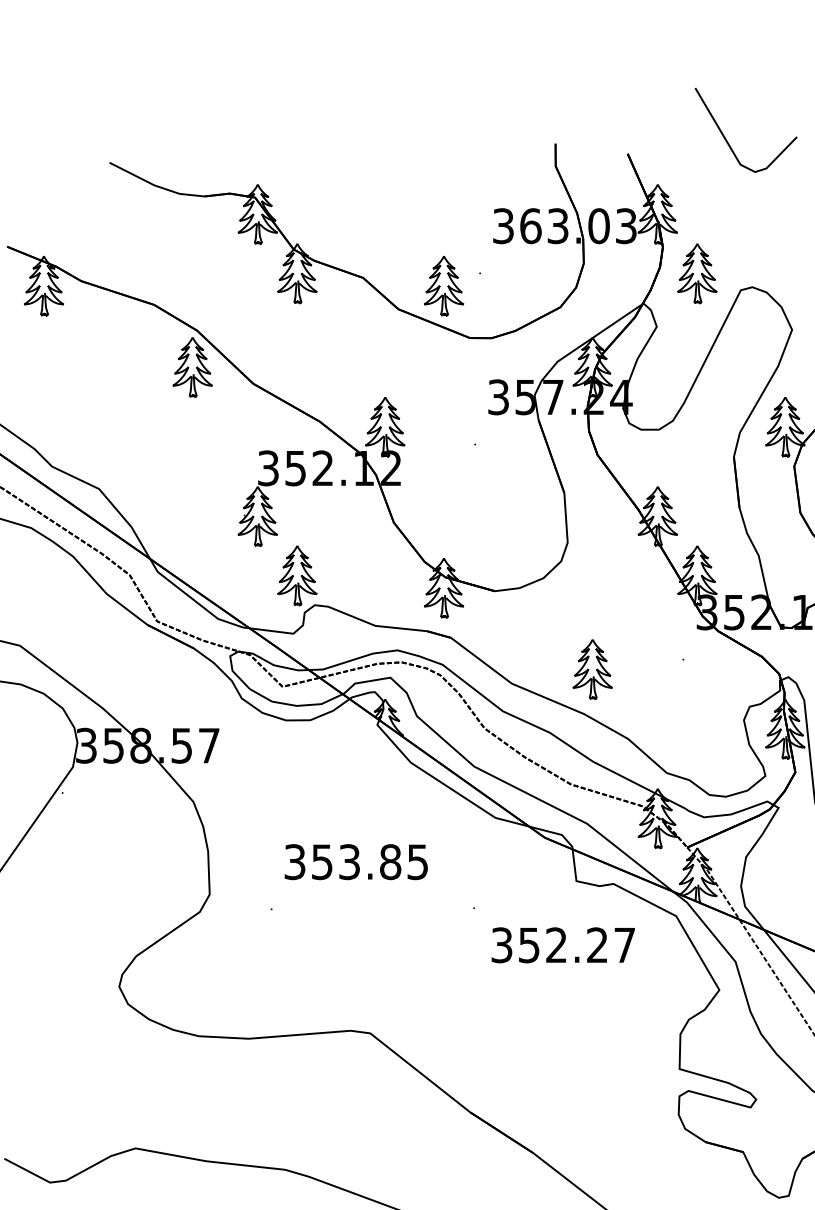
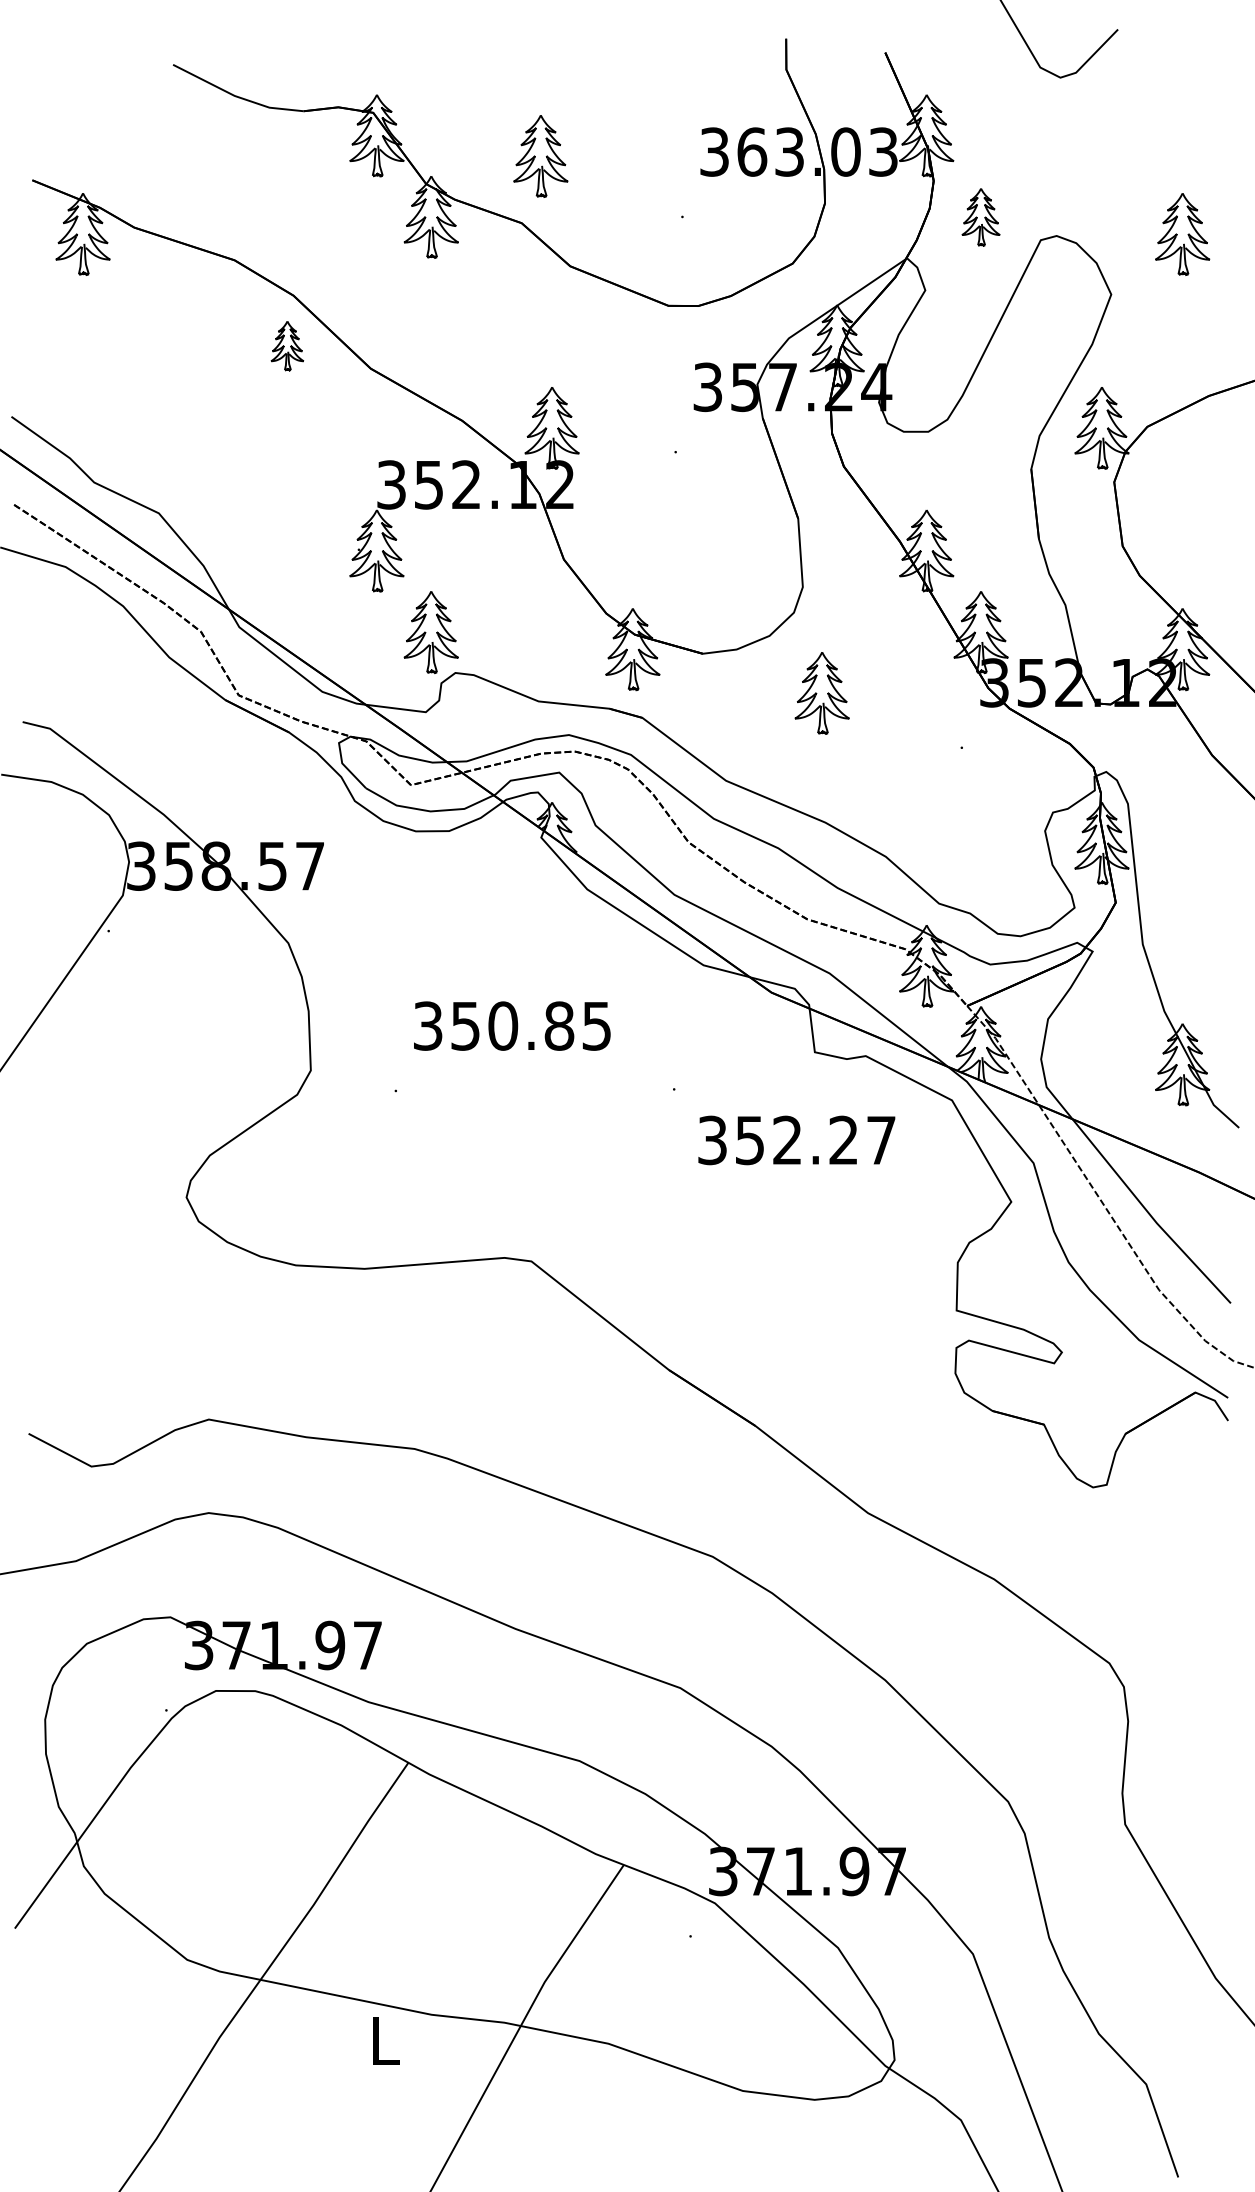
part: (696, 273) -> (980, 217), size x0.7
part: (443, 286) -> (540, 156), moved
part: (192, 366) -> (287, 345), size x0.6
part: (592, 669) -> (821, 693), moved
text: (349, 861) -> (503, 1025), 353.85 -> 350.85

